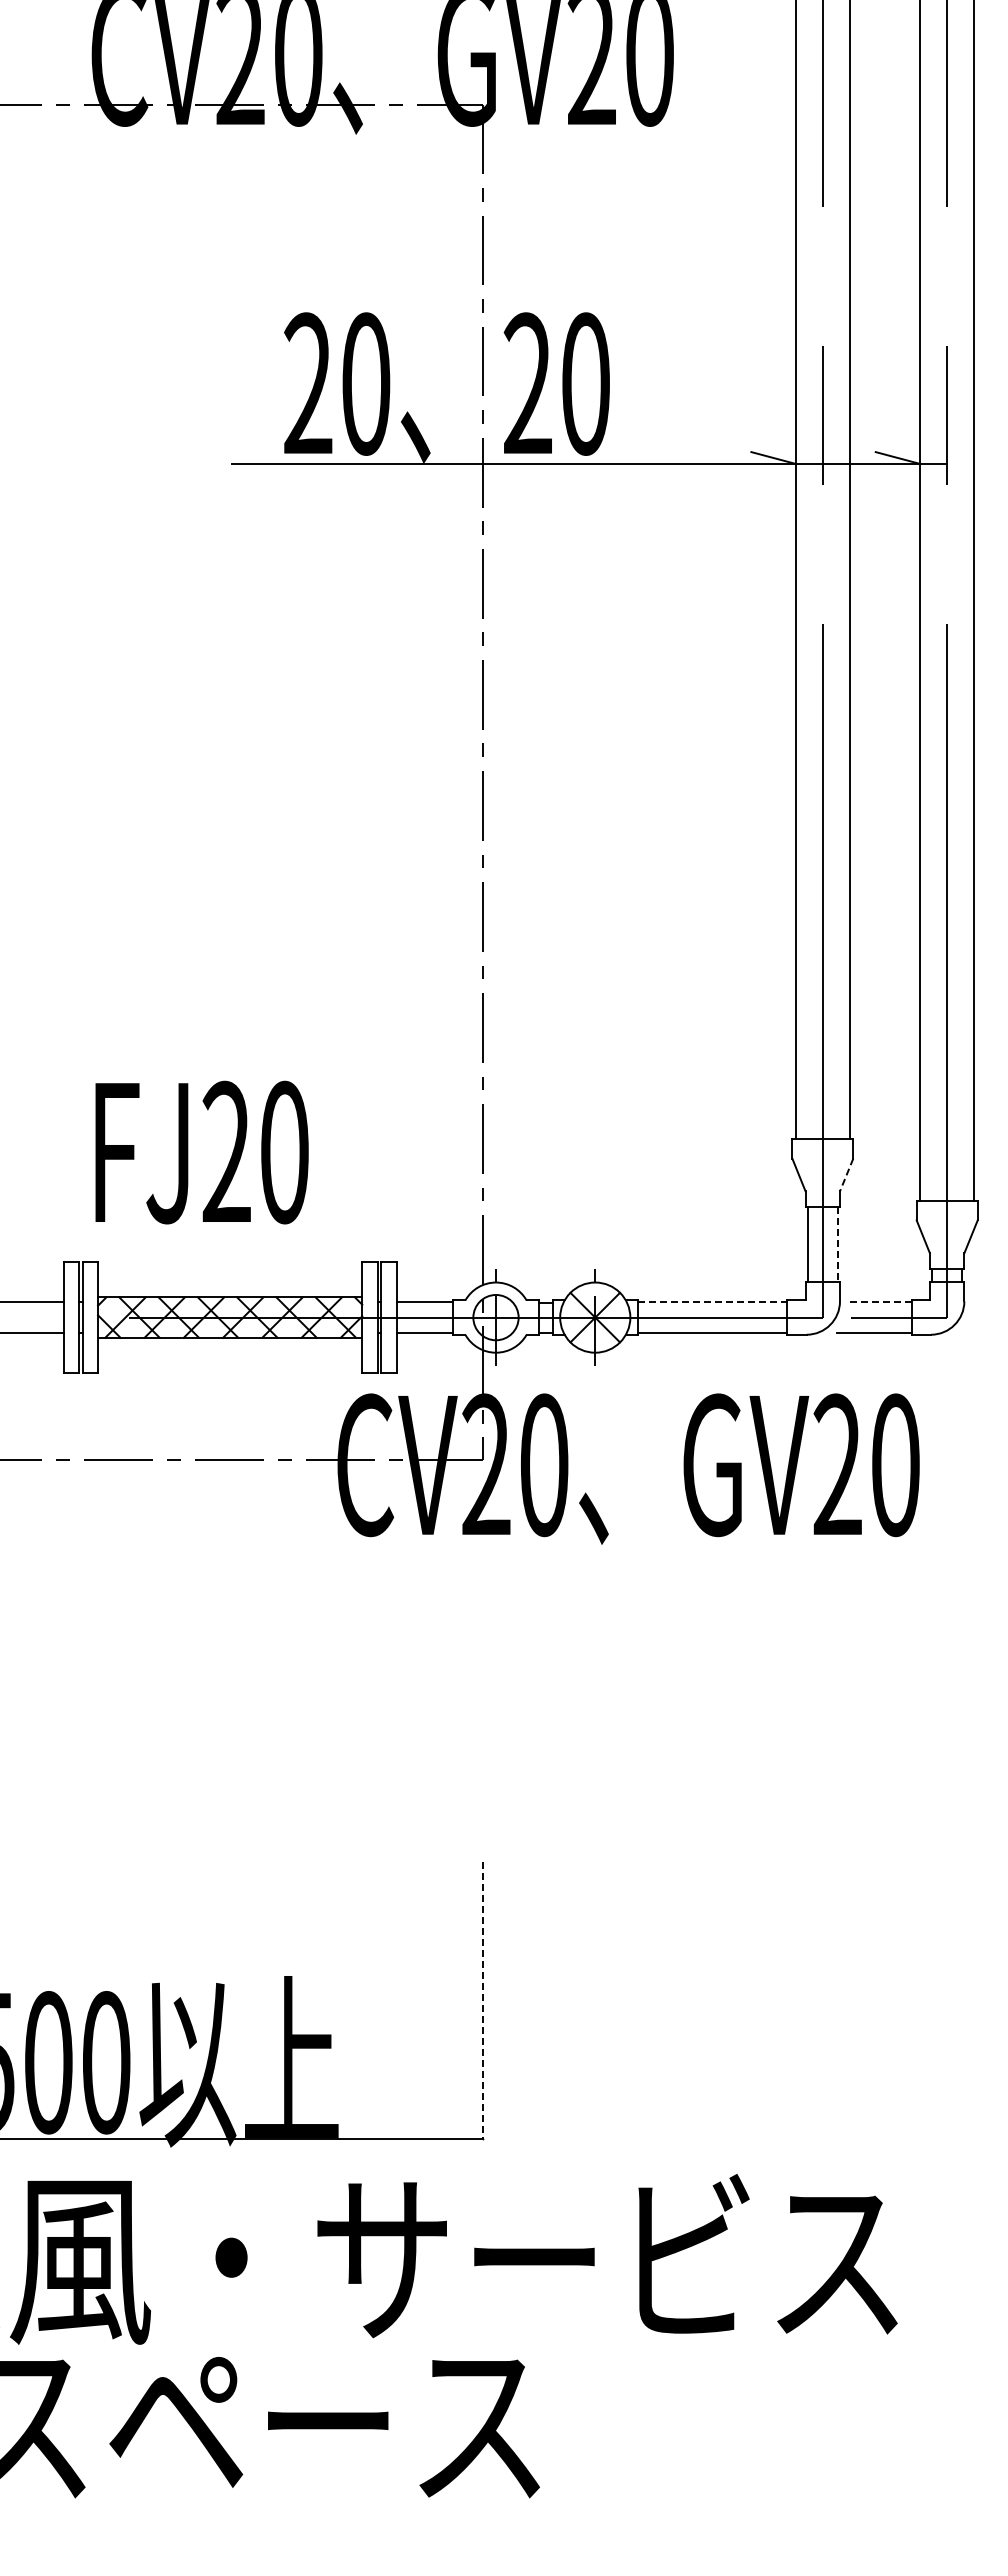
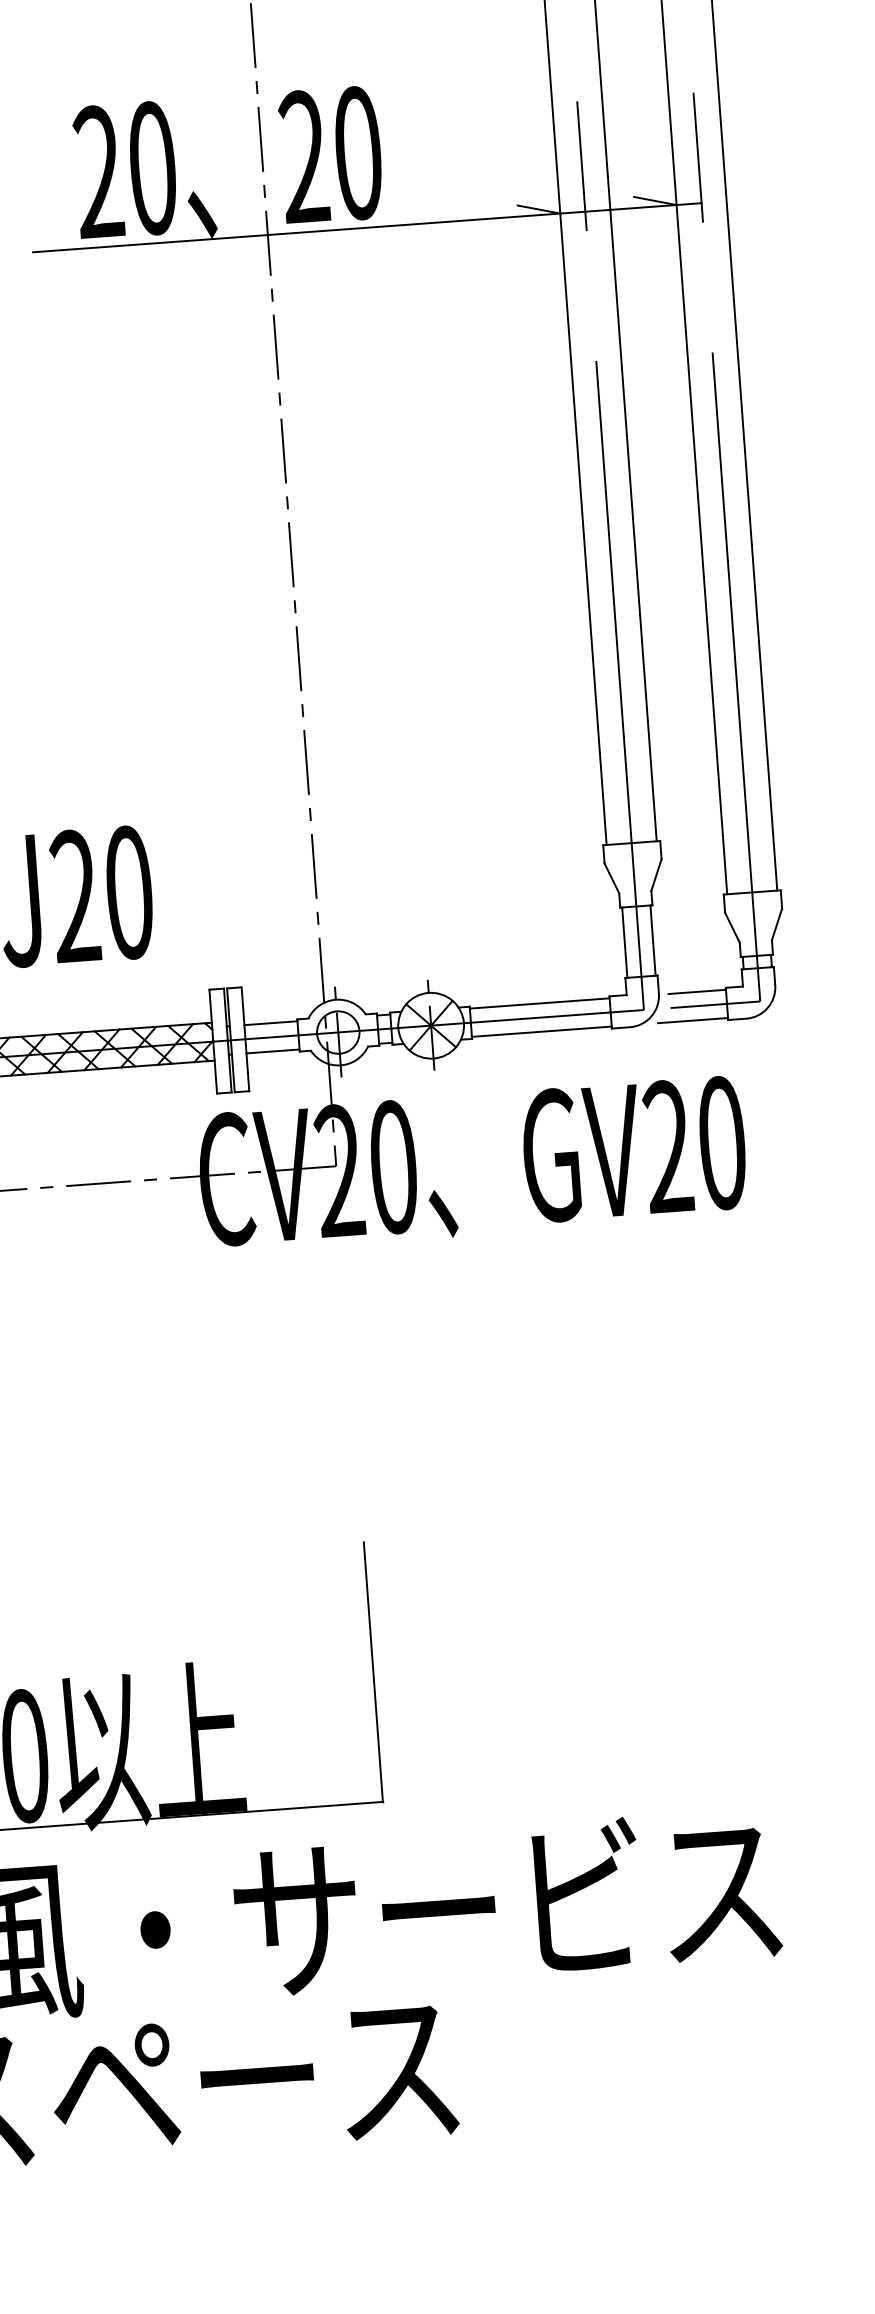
line: (846, 1175) -> (656, 875), dashed -> solid
line: (837, 1244) -> (652, 940), dashed -> solid
line: (712, 1302) -> (539, 1003), dashed -> solid
line: (880, 1302) -> (696, 992), dashed -> solid
line: (483, 2000) -> (373, 1672), dashed -> solid

